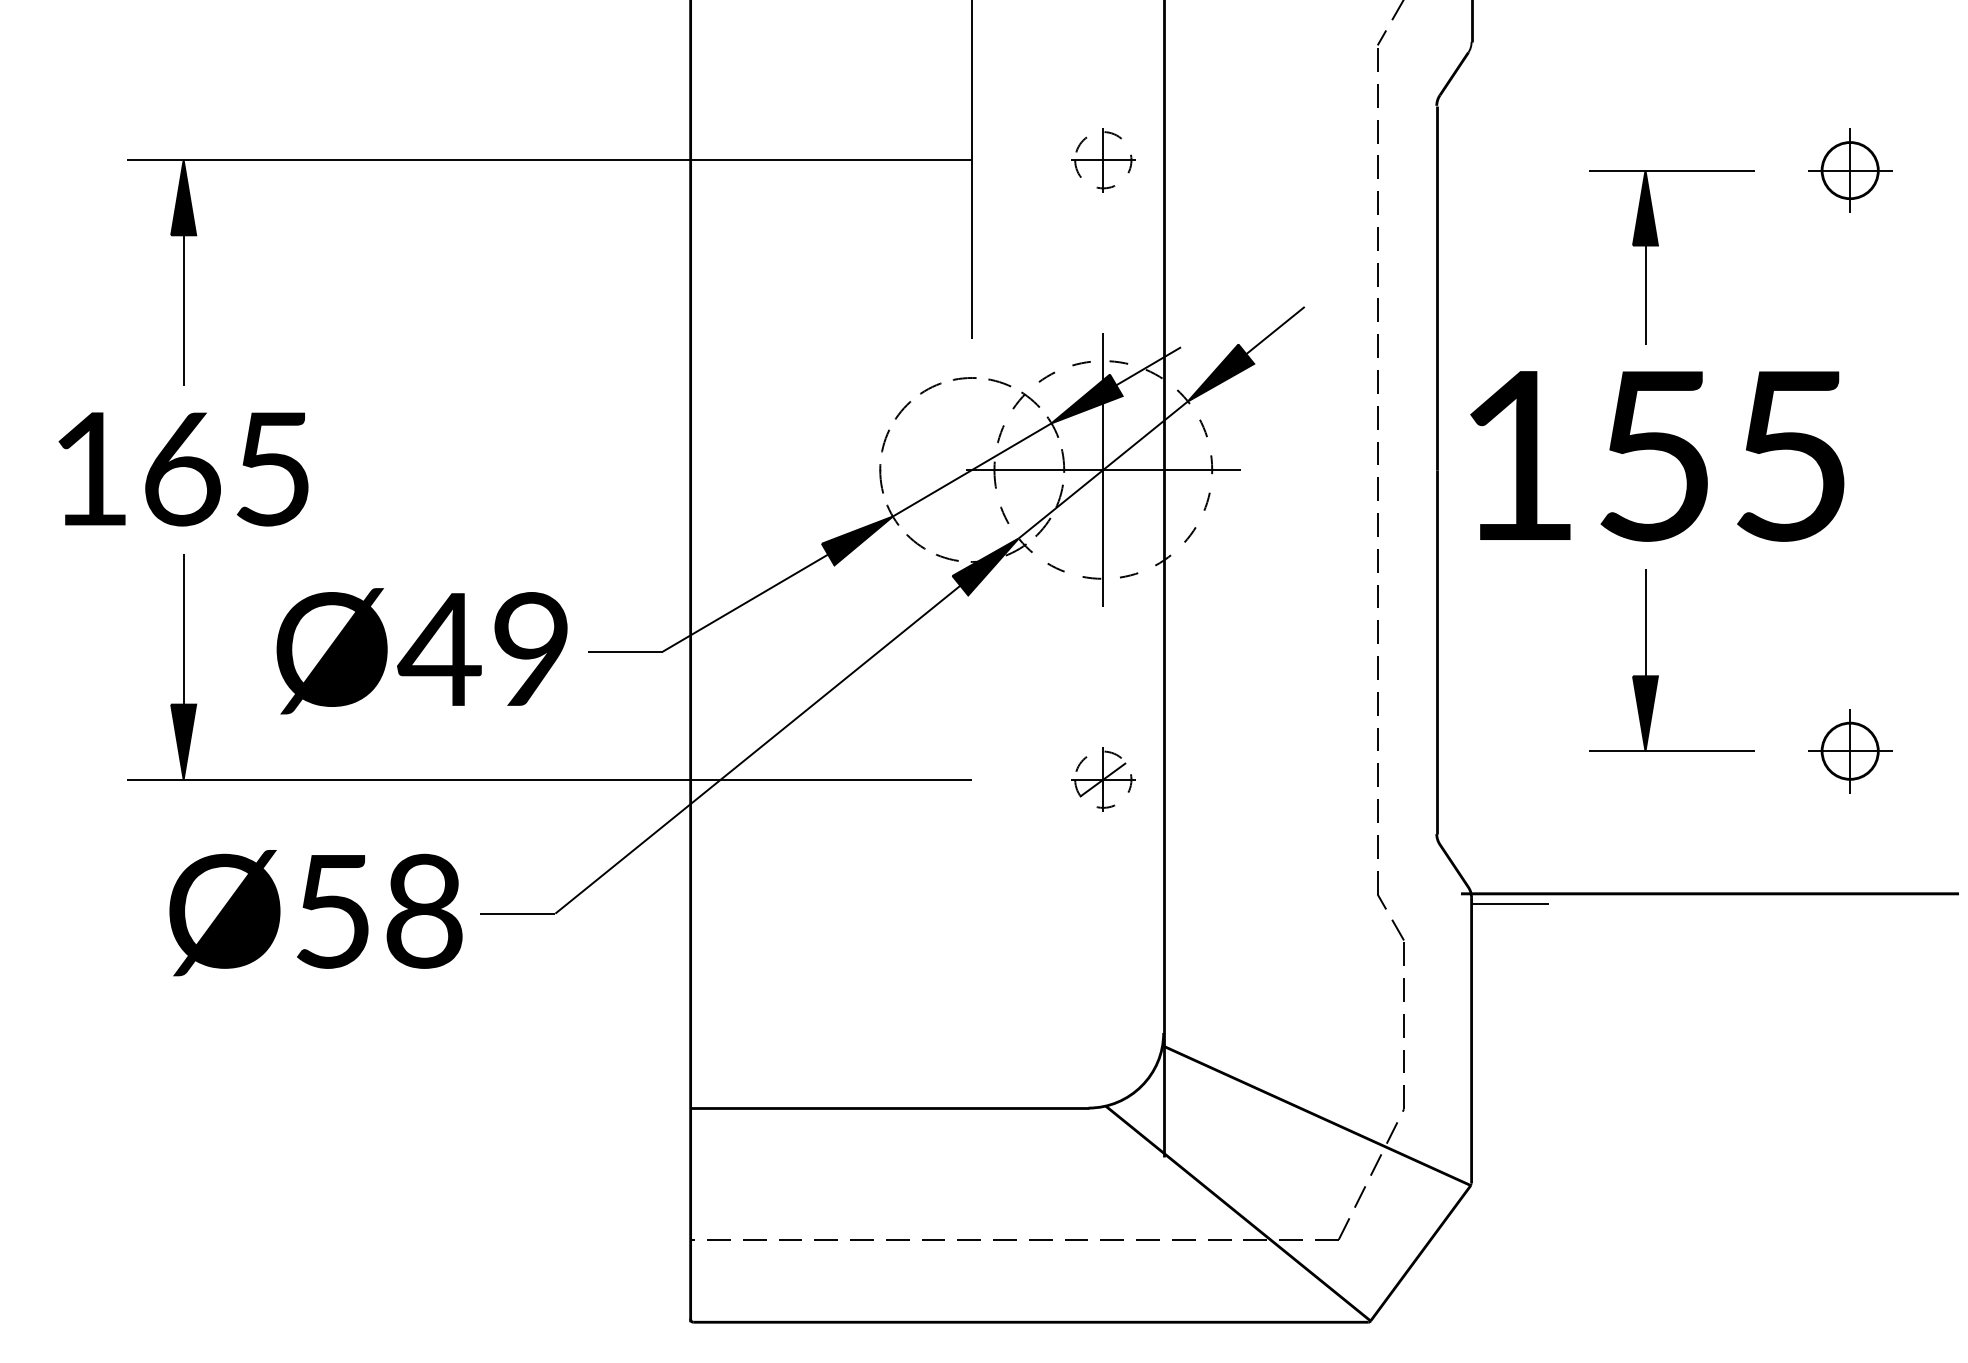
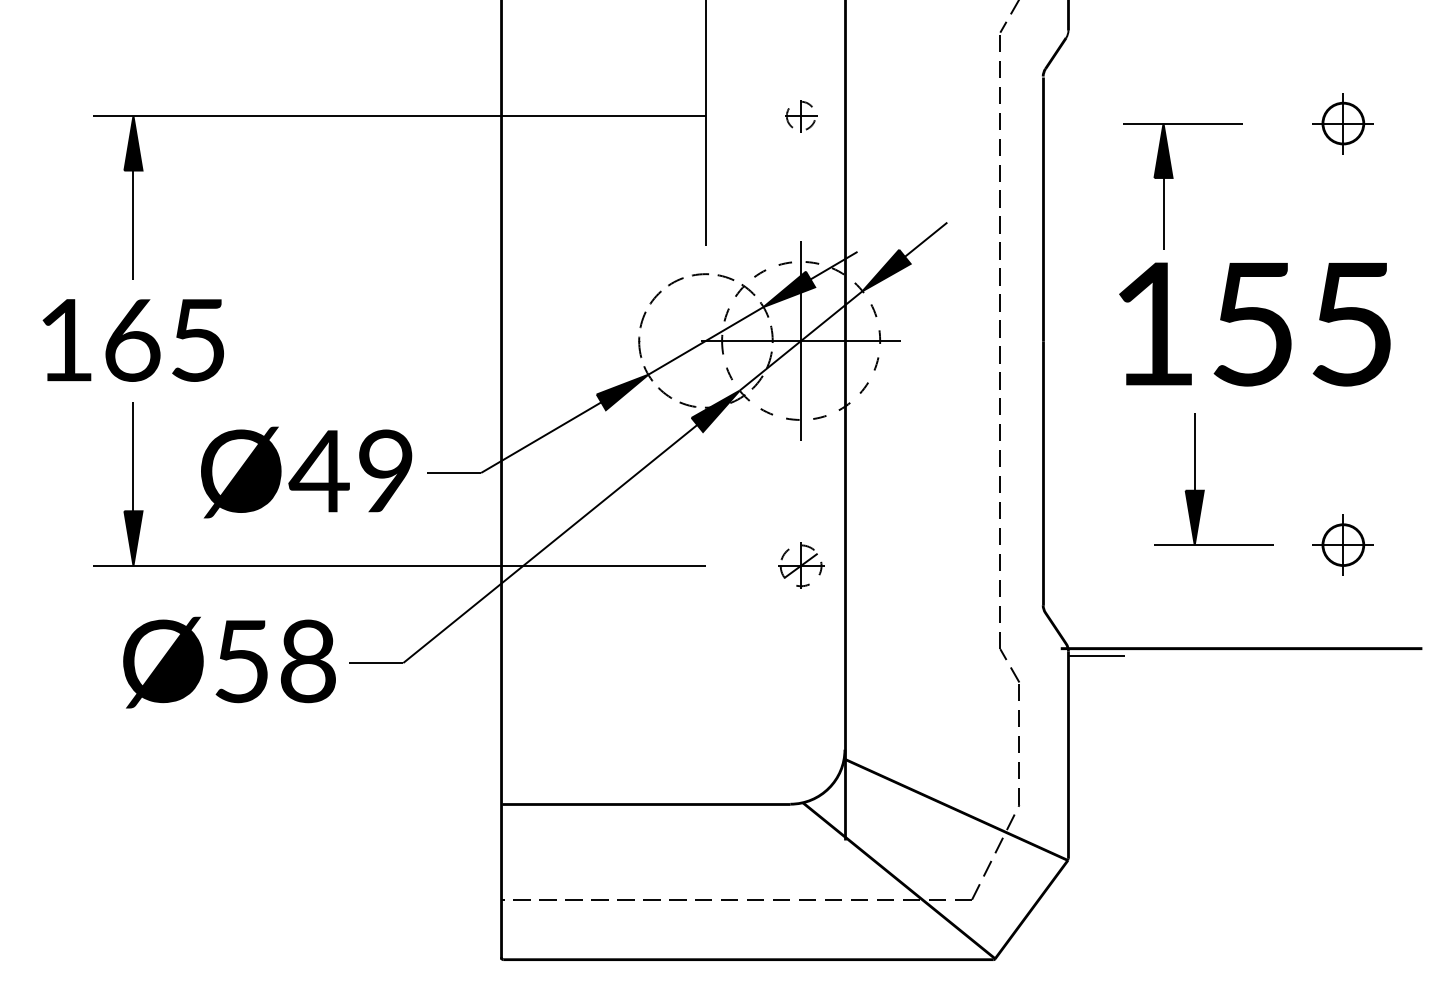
part: (1103, 160) -> (801, 116), size x0.7
part: (1658, 246) -> (1172, 178), moved
text: (1657, 456) -> (1255, 324), moved

